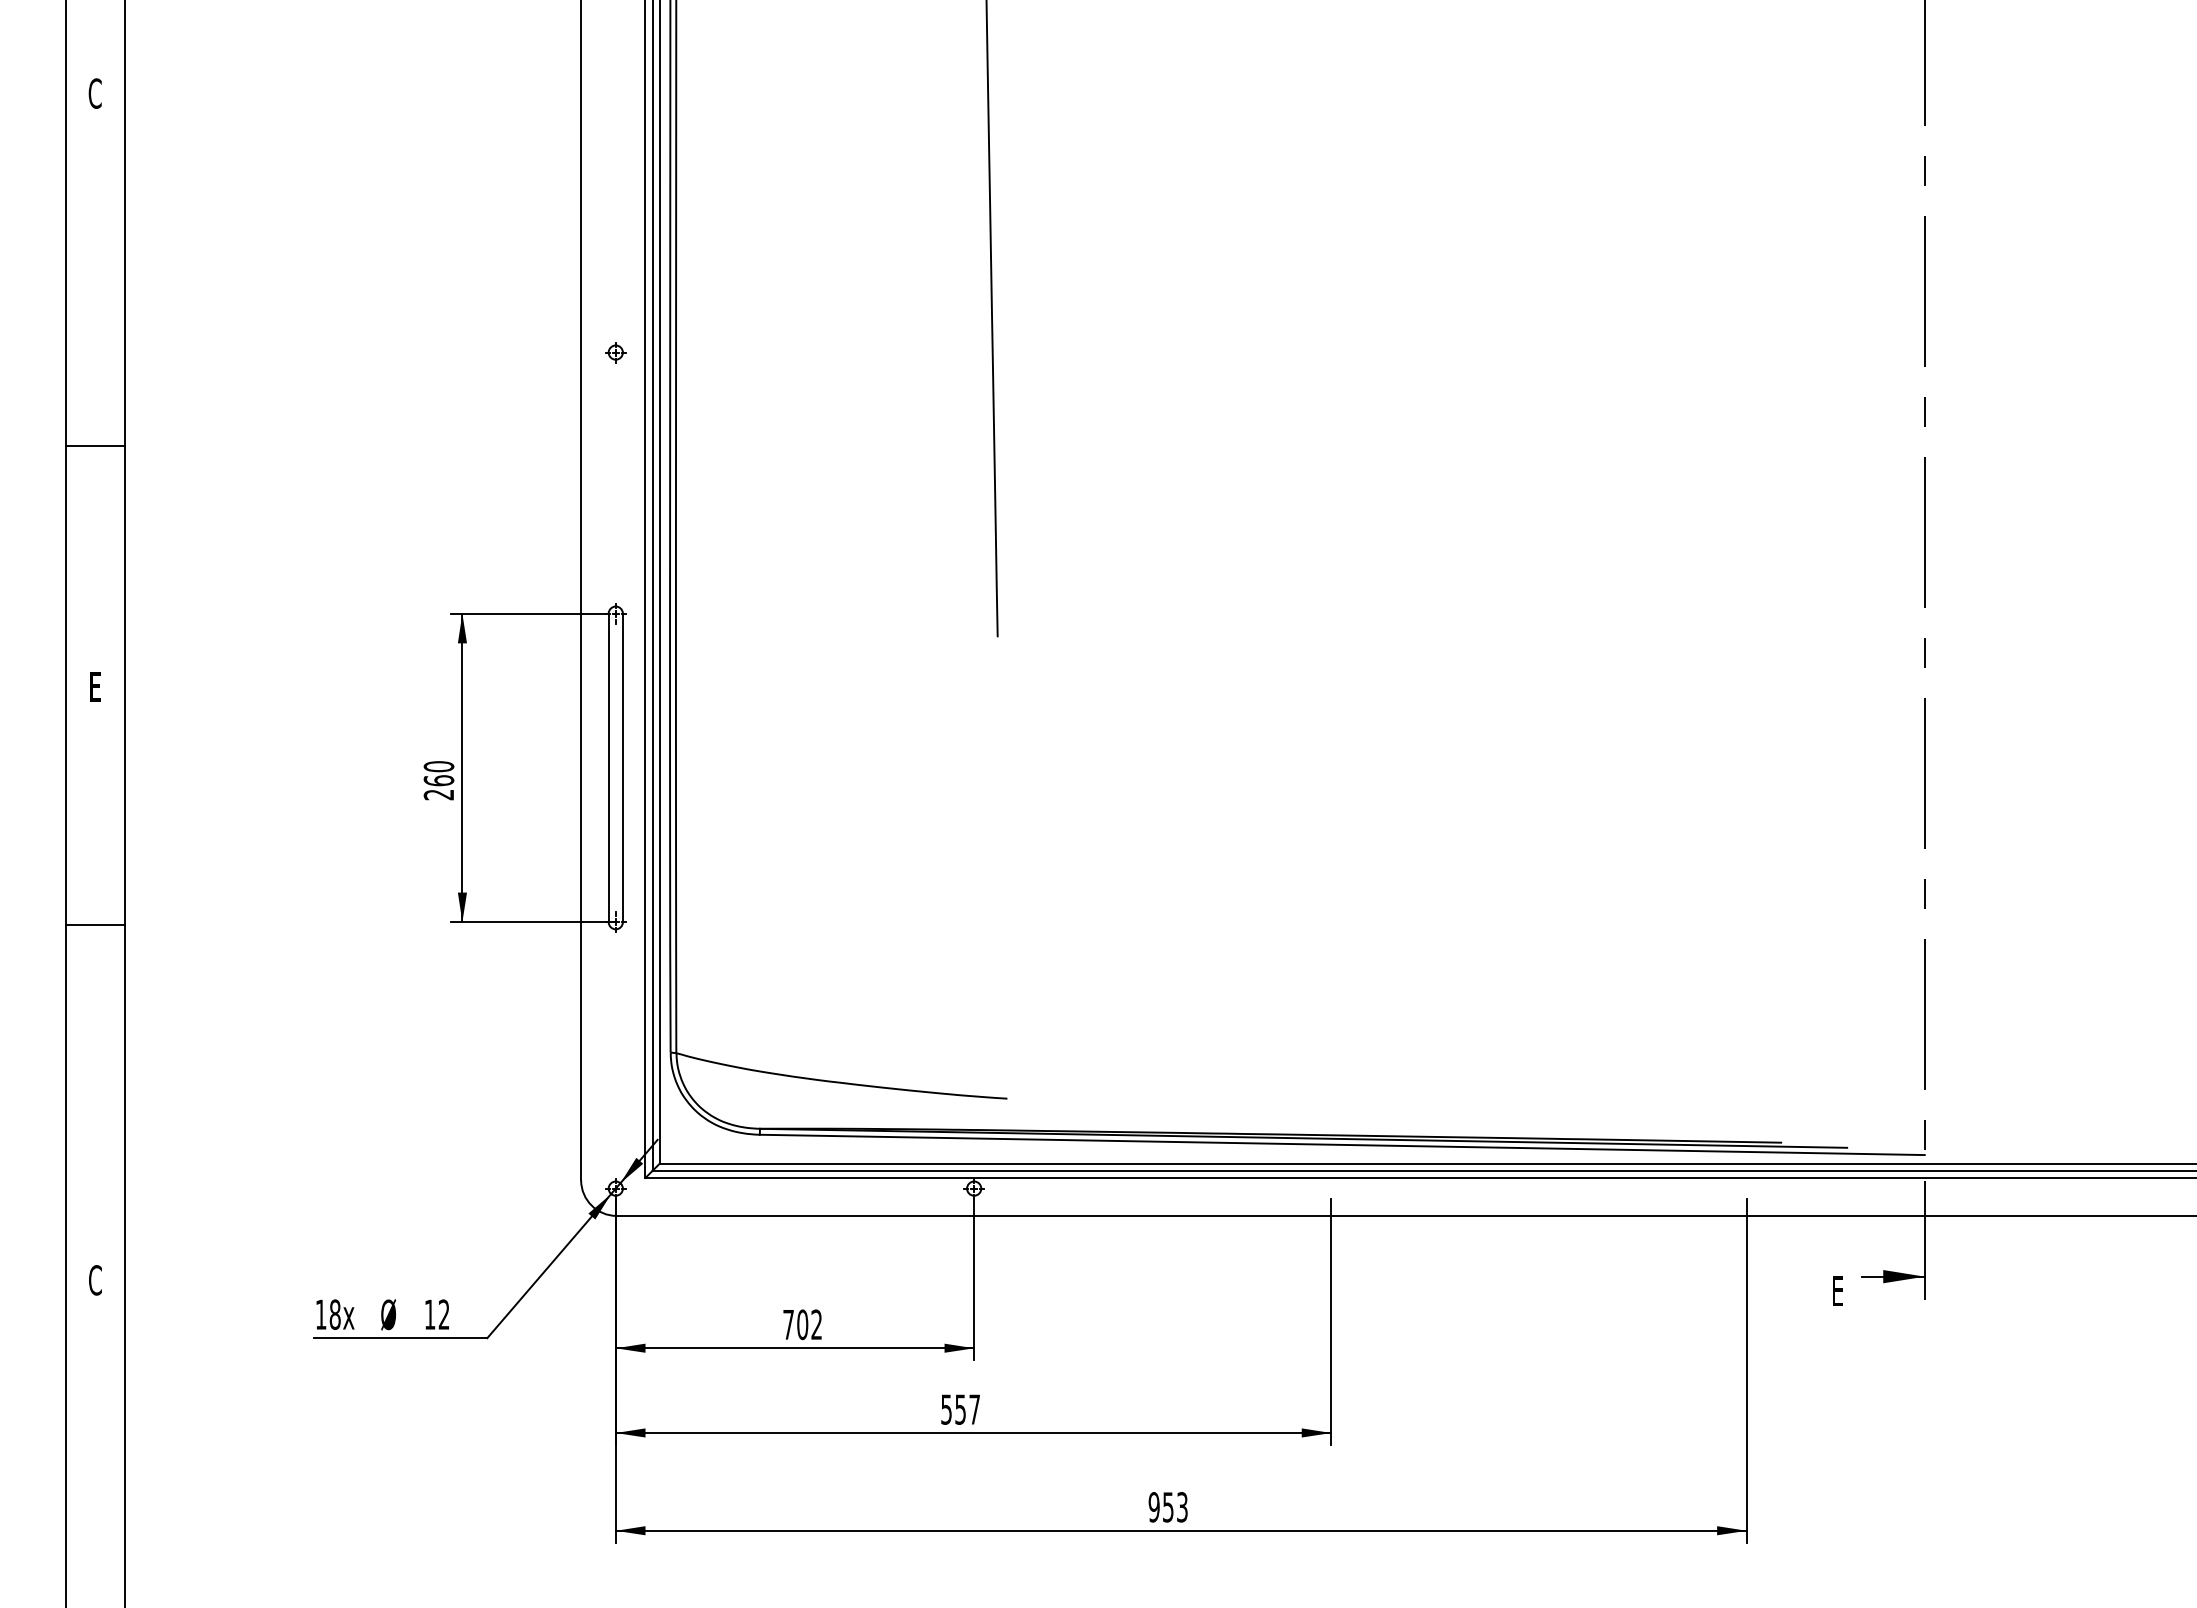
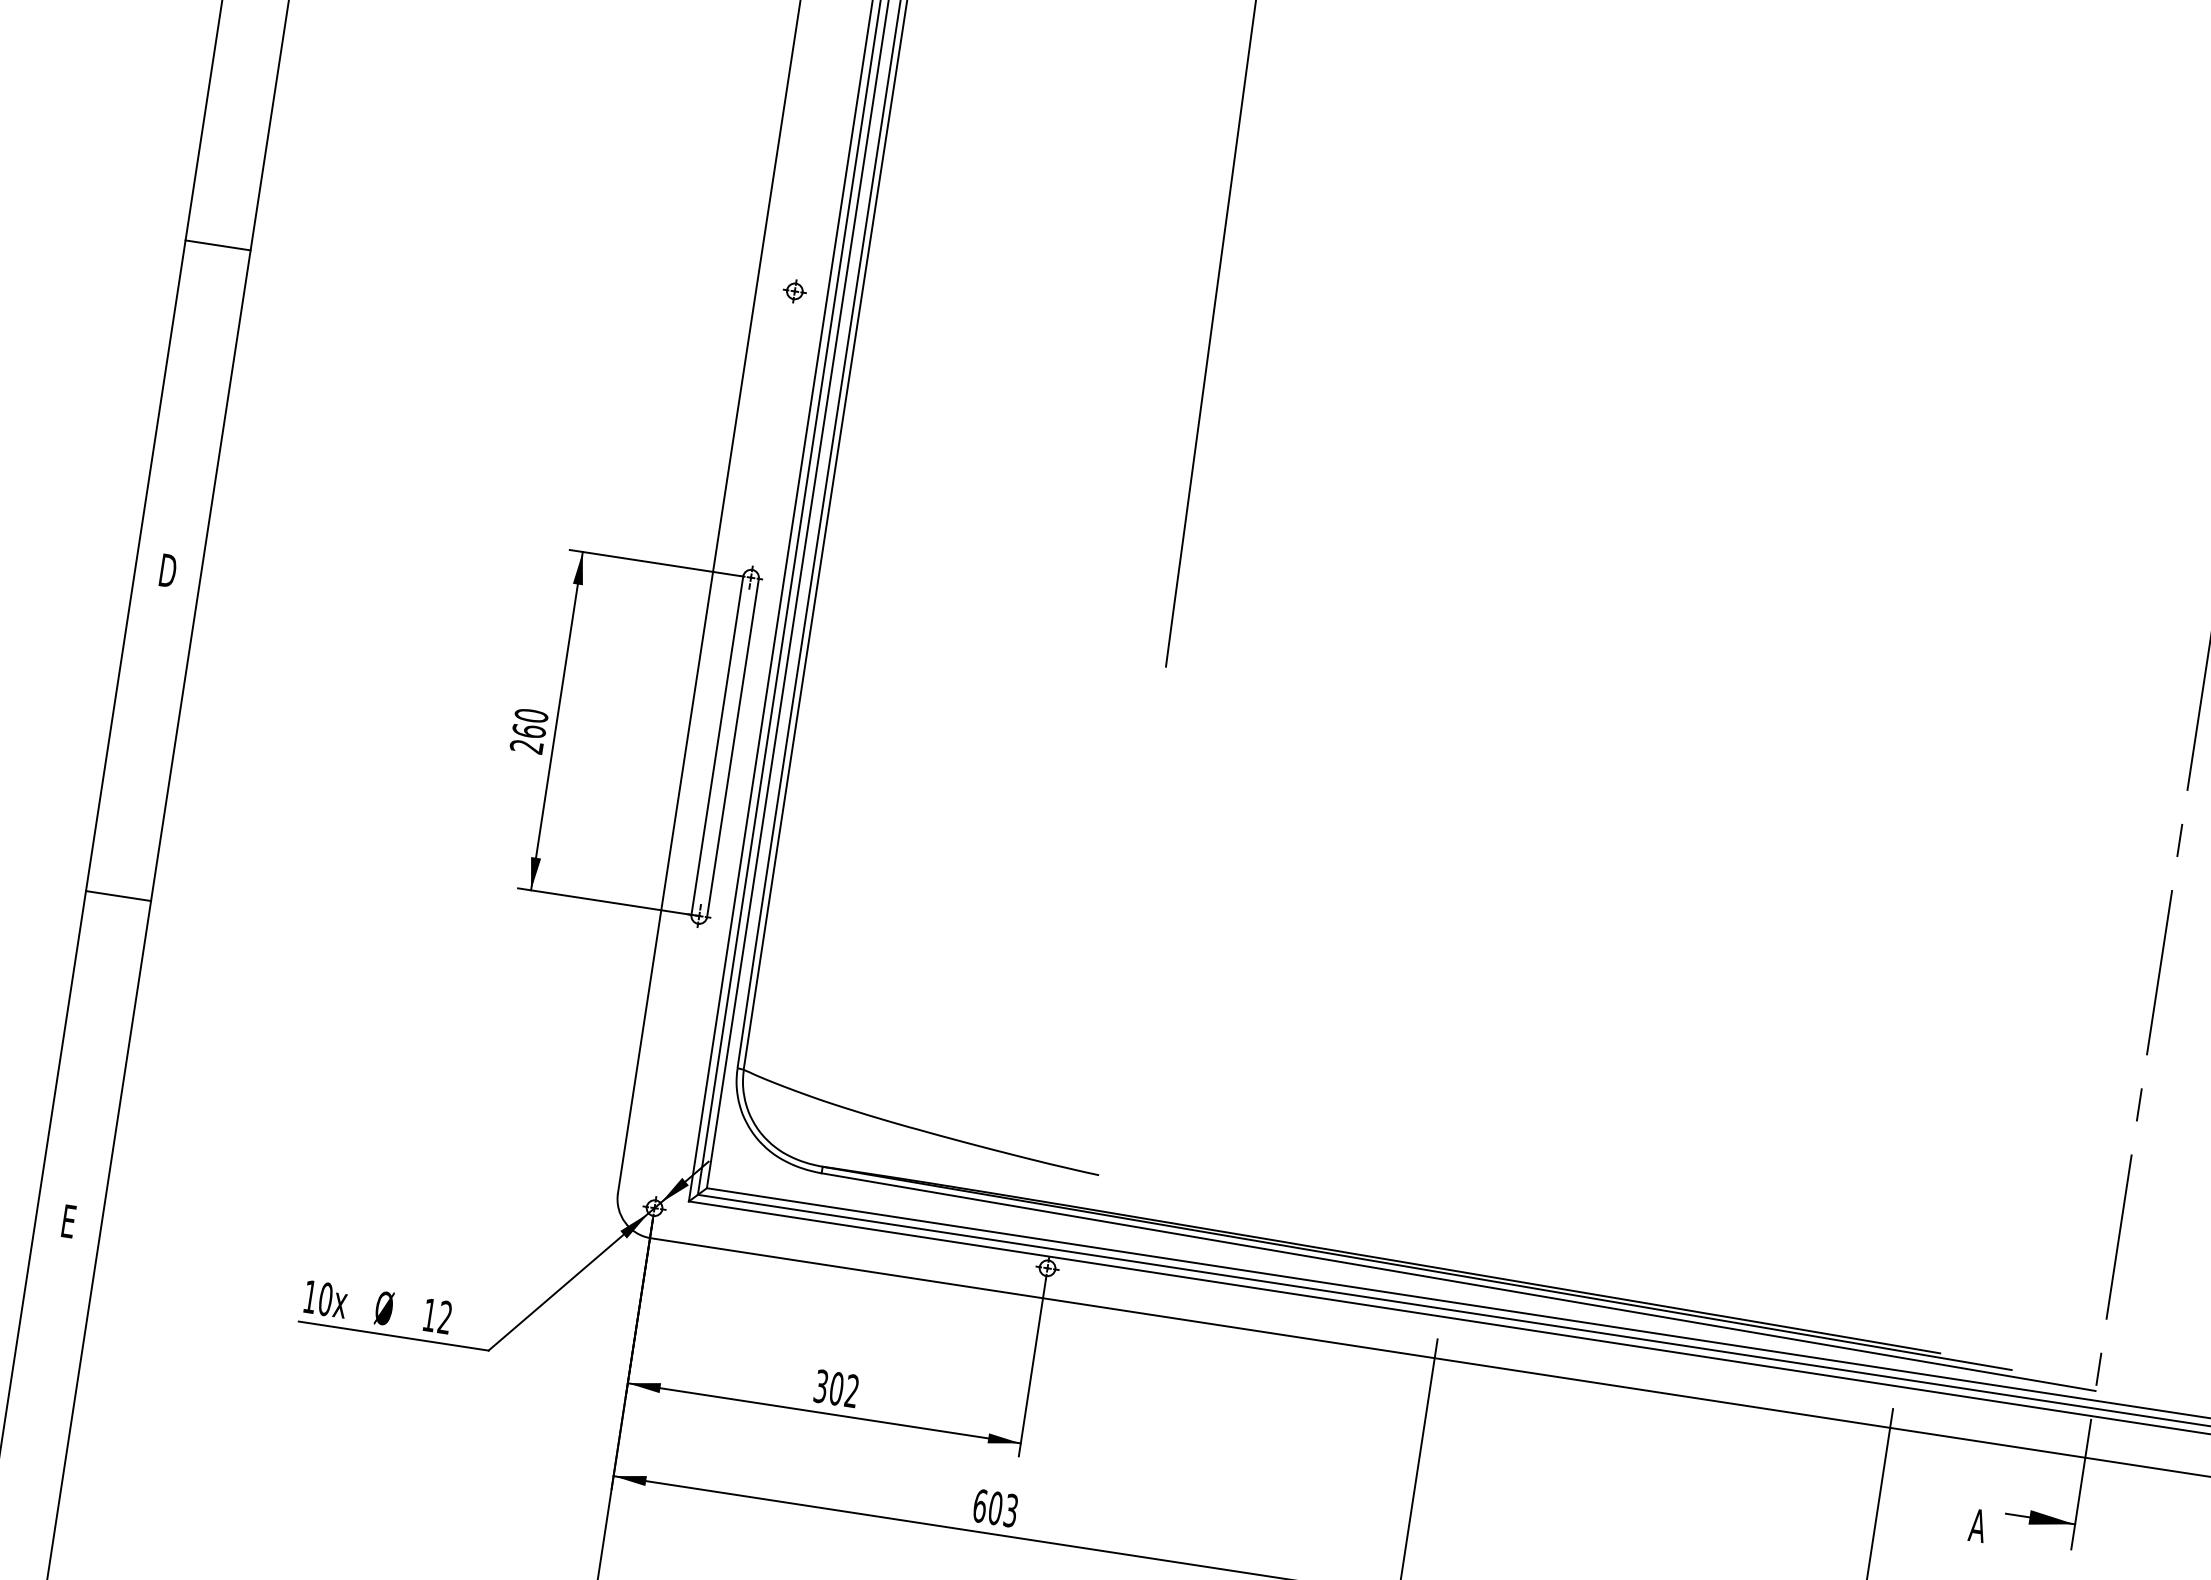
line: (95, 446) -> (217, 245), moved
text: (95, 686) -> (168, 570), E -> D
line: (95, 924) -> (118, 895), moved
text: (95, 1280) -> (68, 1221), C -> E
text: (1838, 1290) -> (1978, 1525), E -> A
text: (334, 1314) -> (325, 1298), 18x -> 10x
text: (788, 1324) -> (821, 1386), 702 -> 302
text: (960, 1409) -> (995, 1508), 557 -> 603

